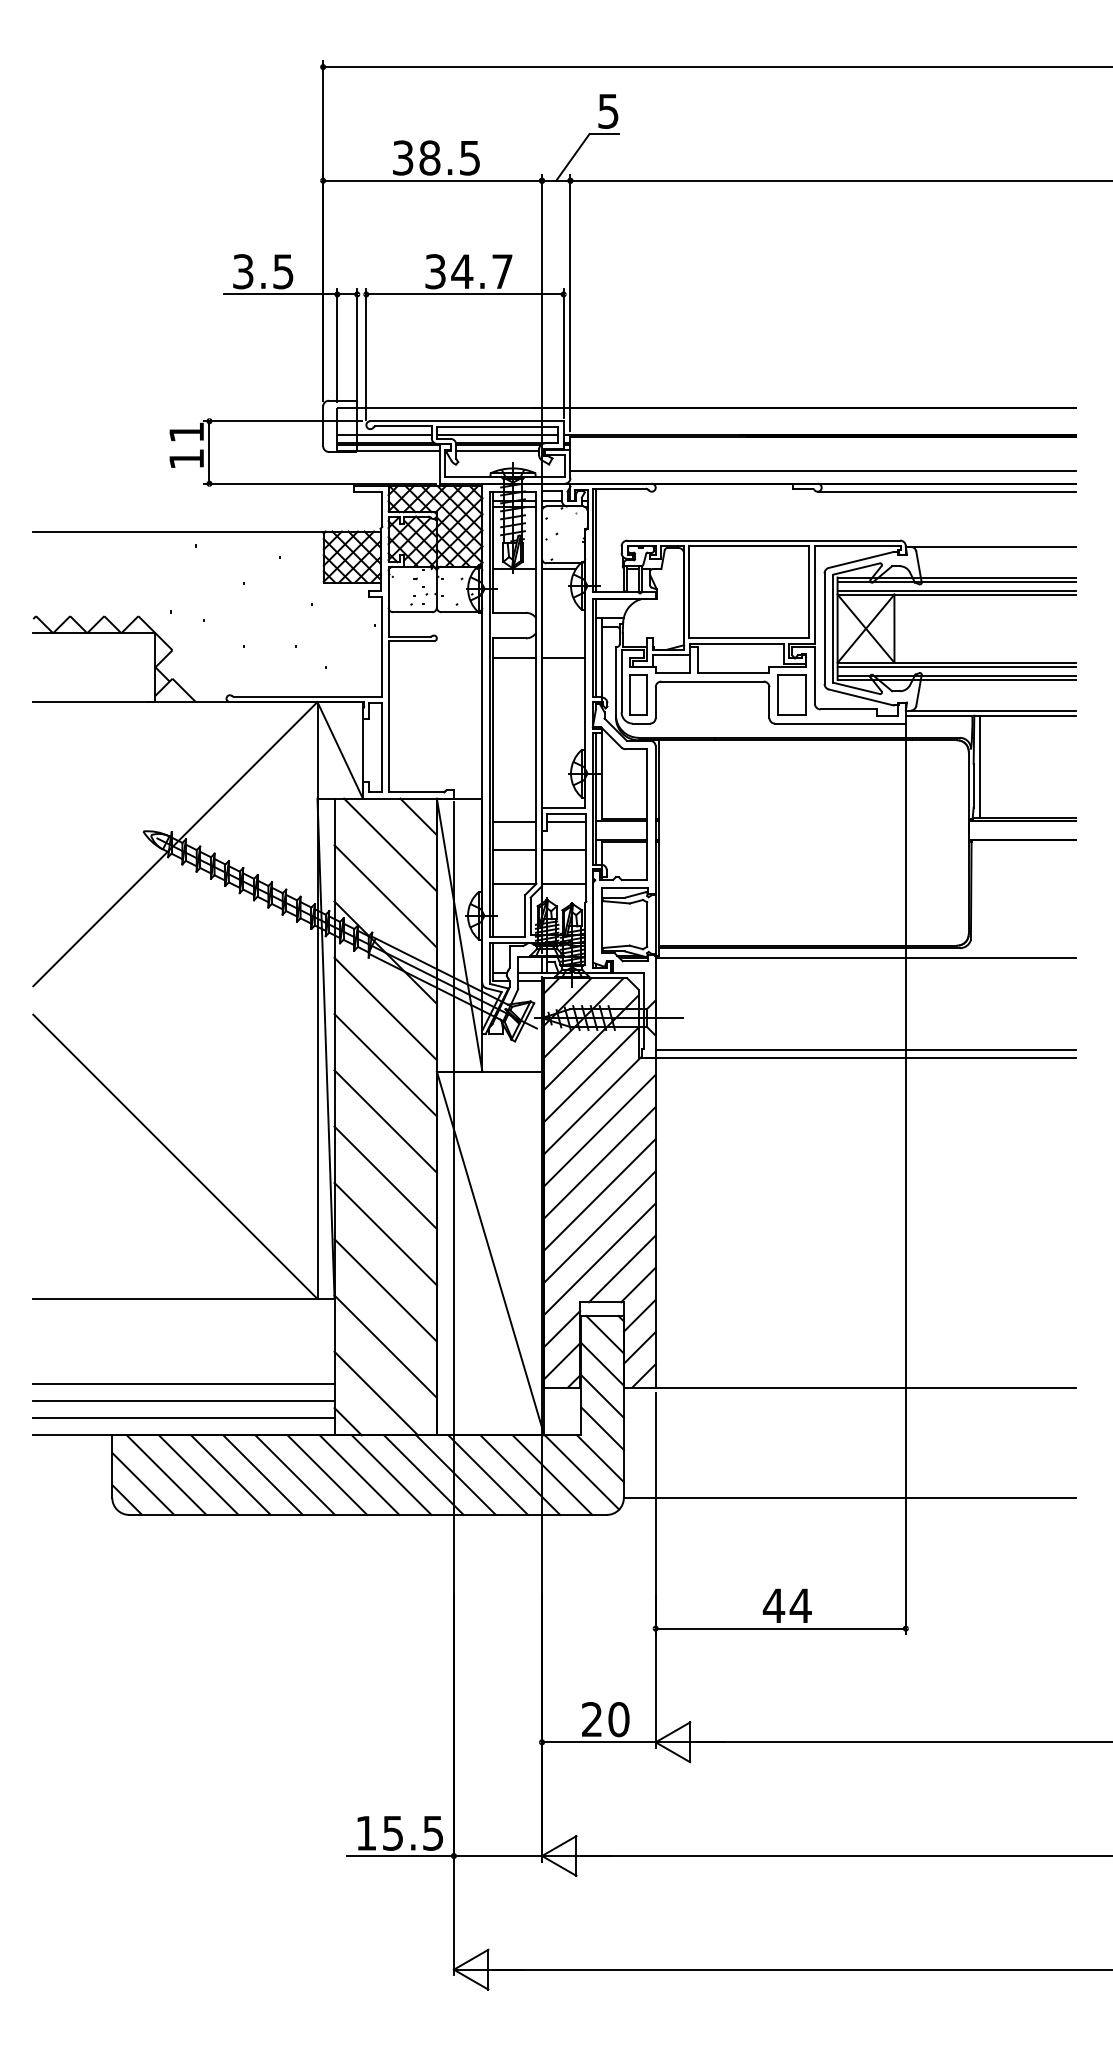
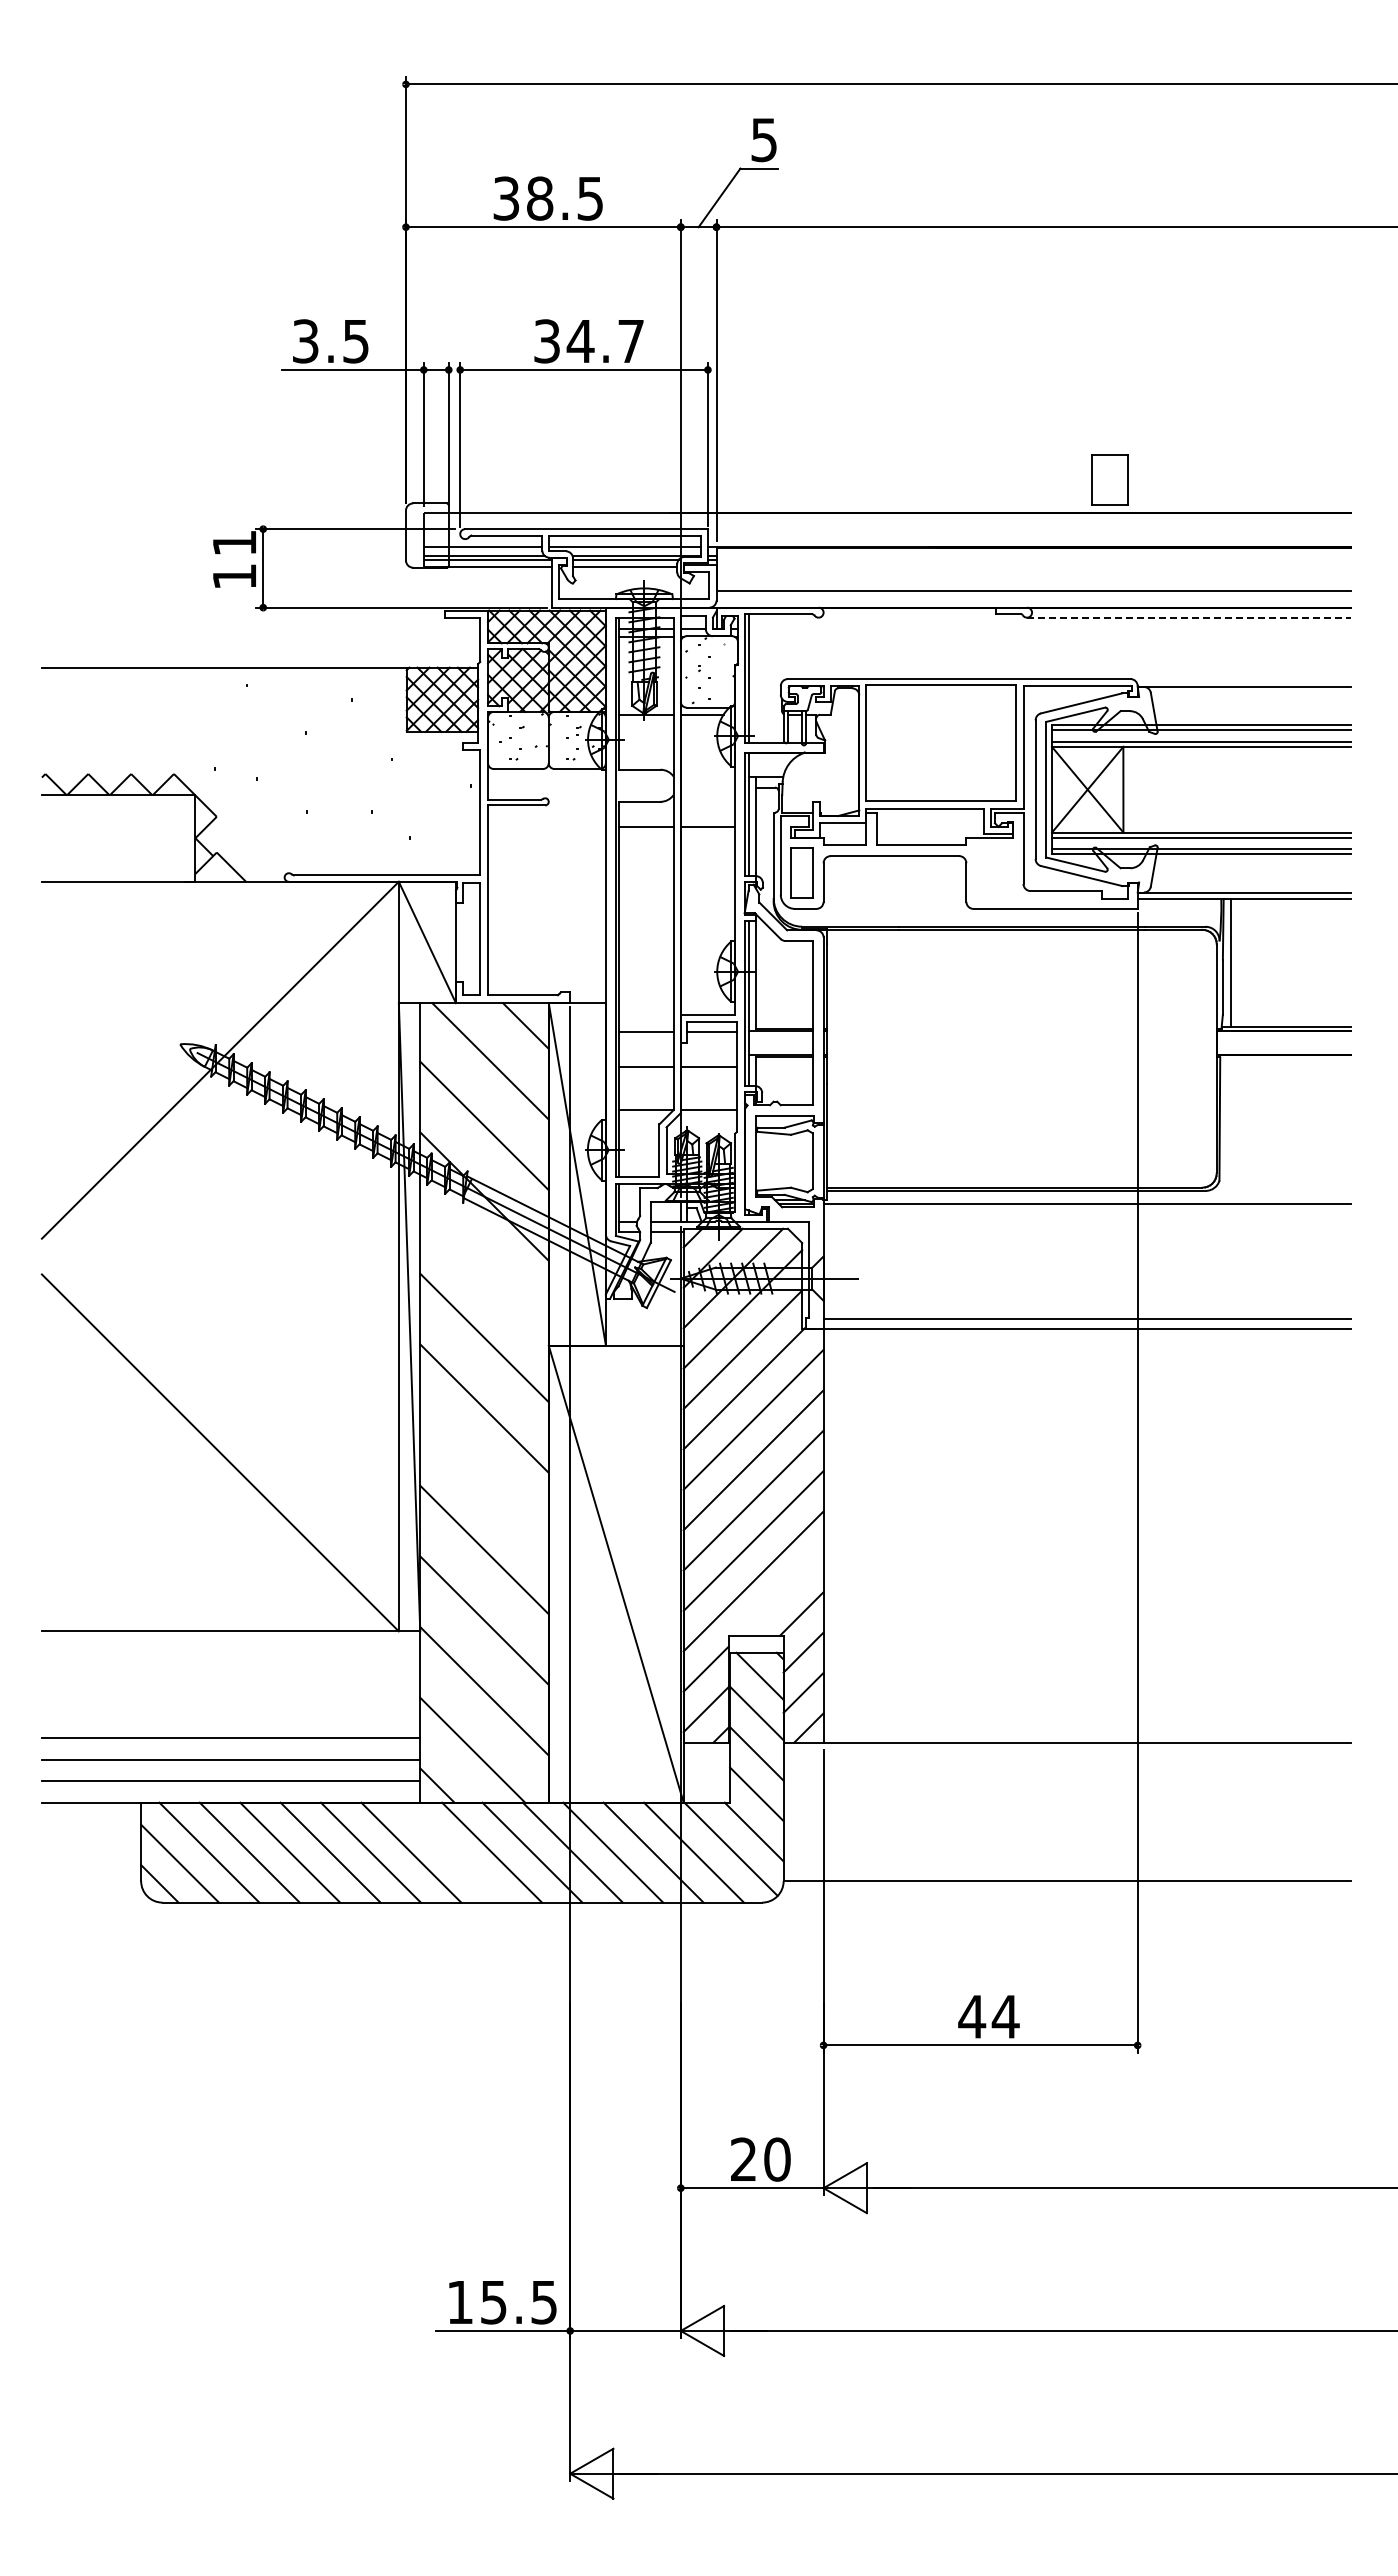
line: (947, 491) -> (1189, 617), solid -> dashed
part: (791, 694) -> (1109, 479), moved
line: (385, 1009) -> (484, 1267), removed
line: (385, 1177) -> (484, 1479), removed
line: (622, 1268) -> (781, 1593), removed
line: (359, 1475) -> (451, 1852), removed

